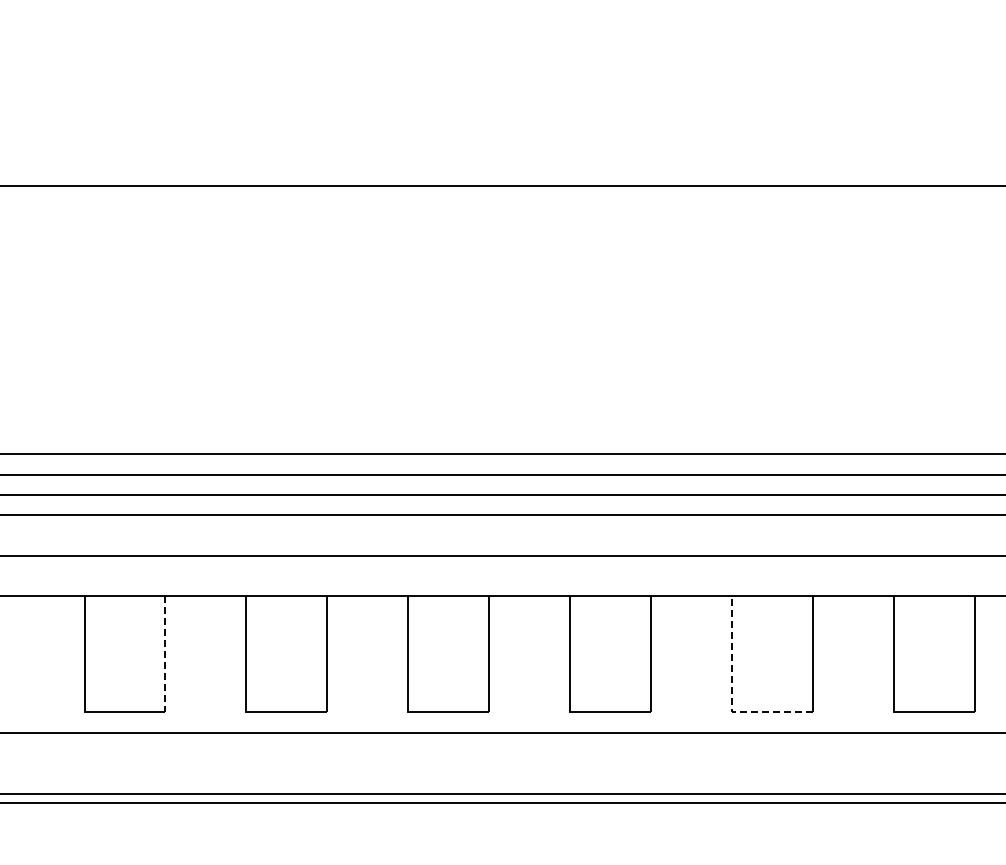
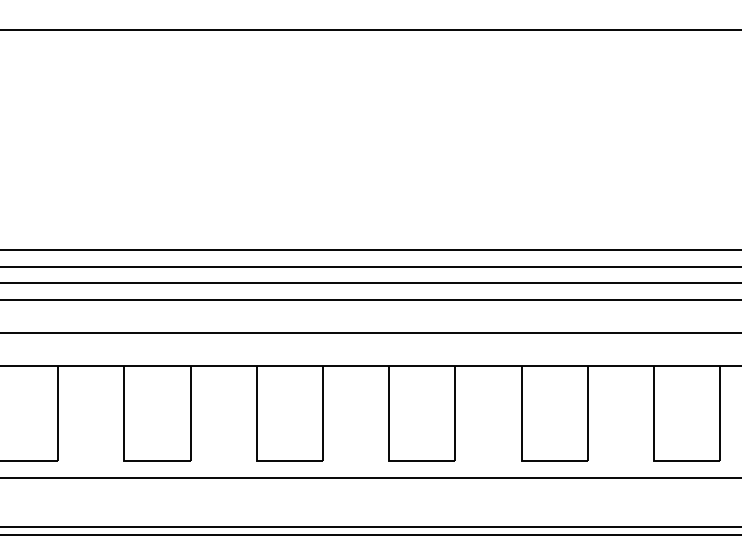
line: (165, 654) -> (58, 413), dashed -> solid
line: (732, 694) -> (521, 446), dashed -> solid

